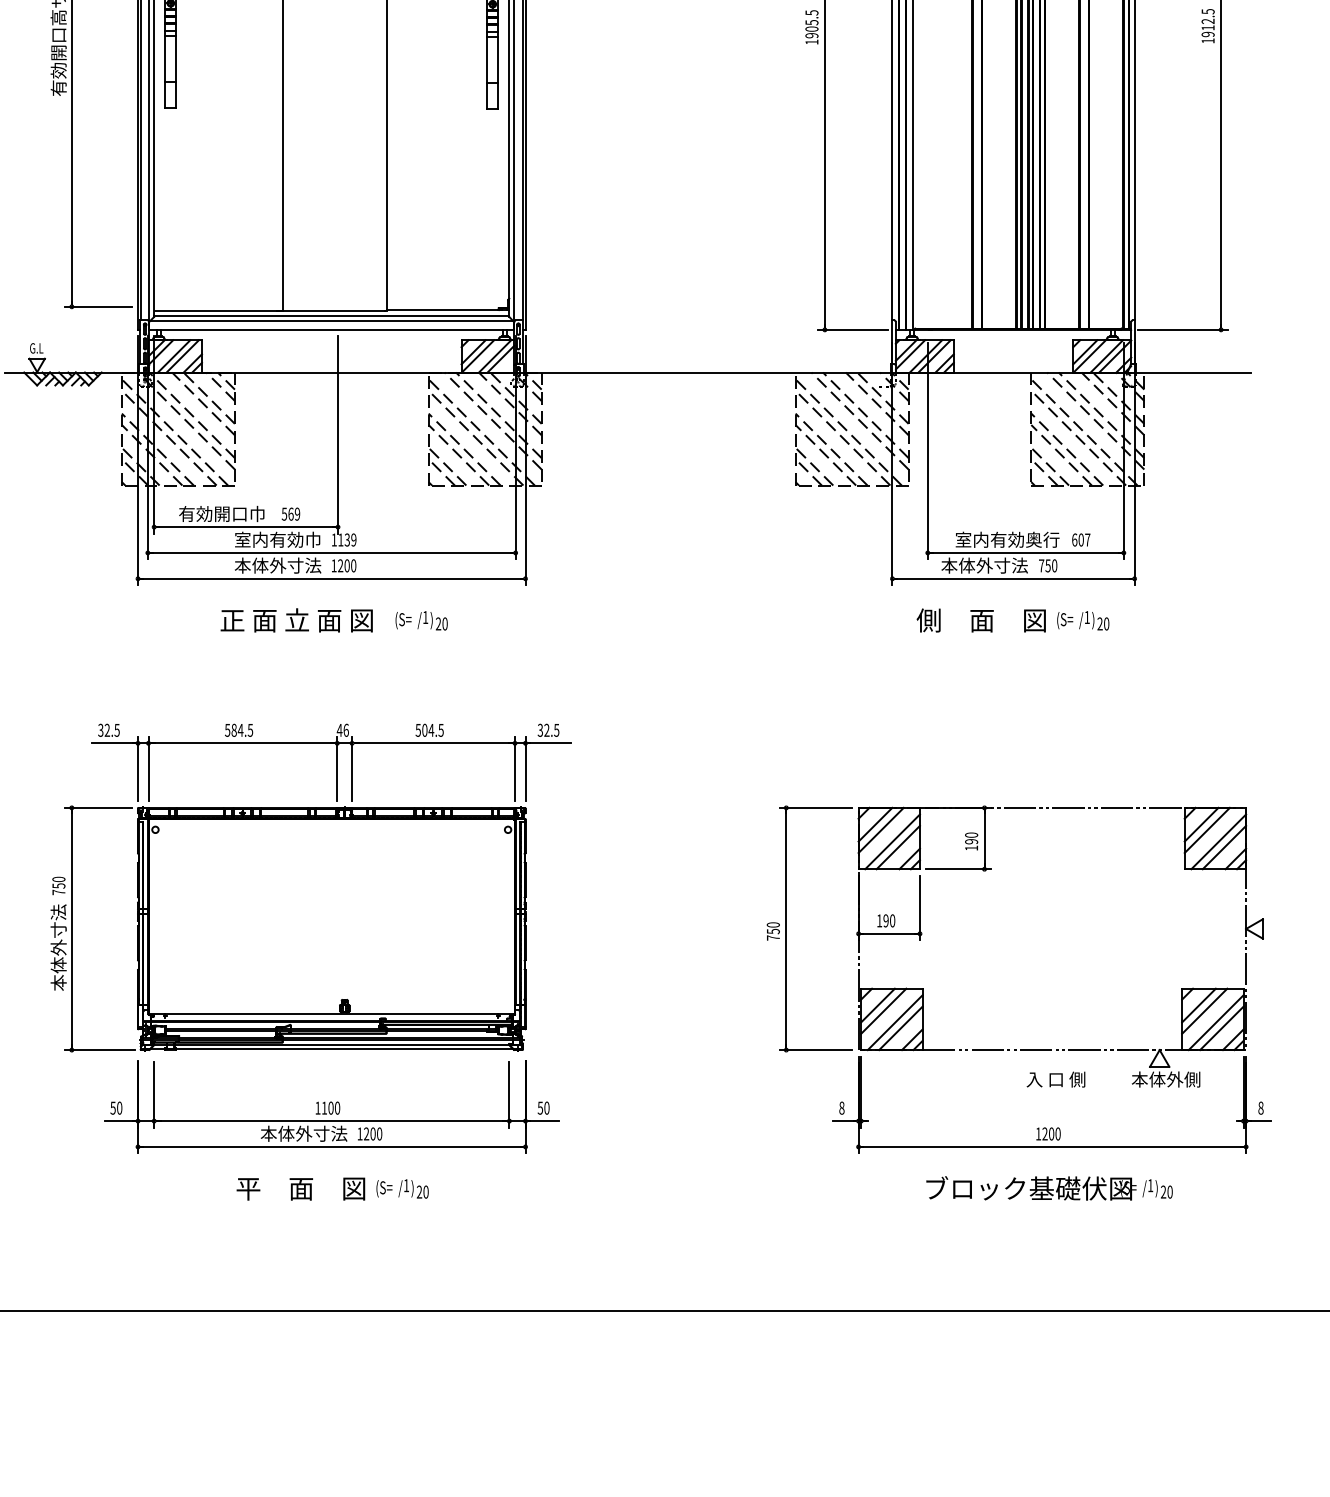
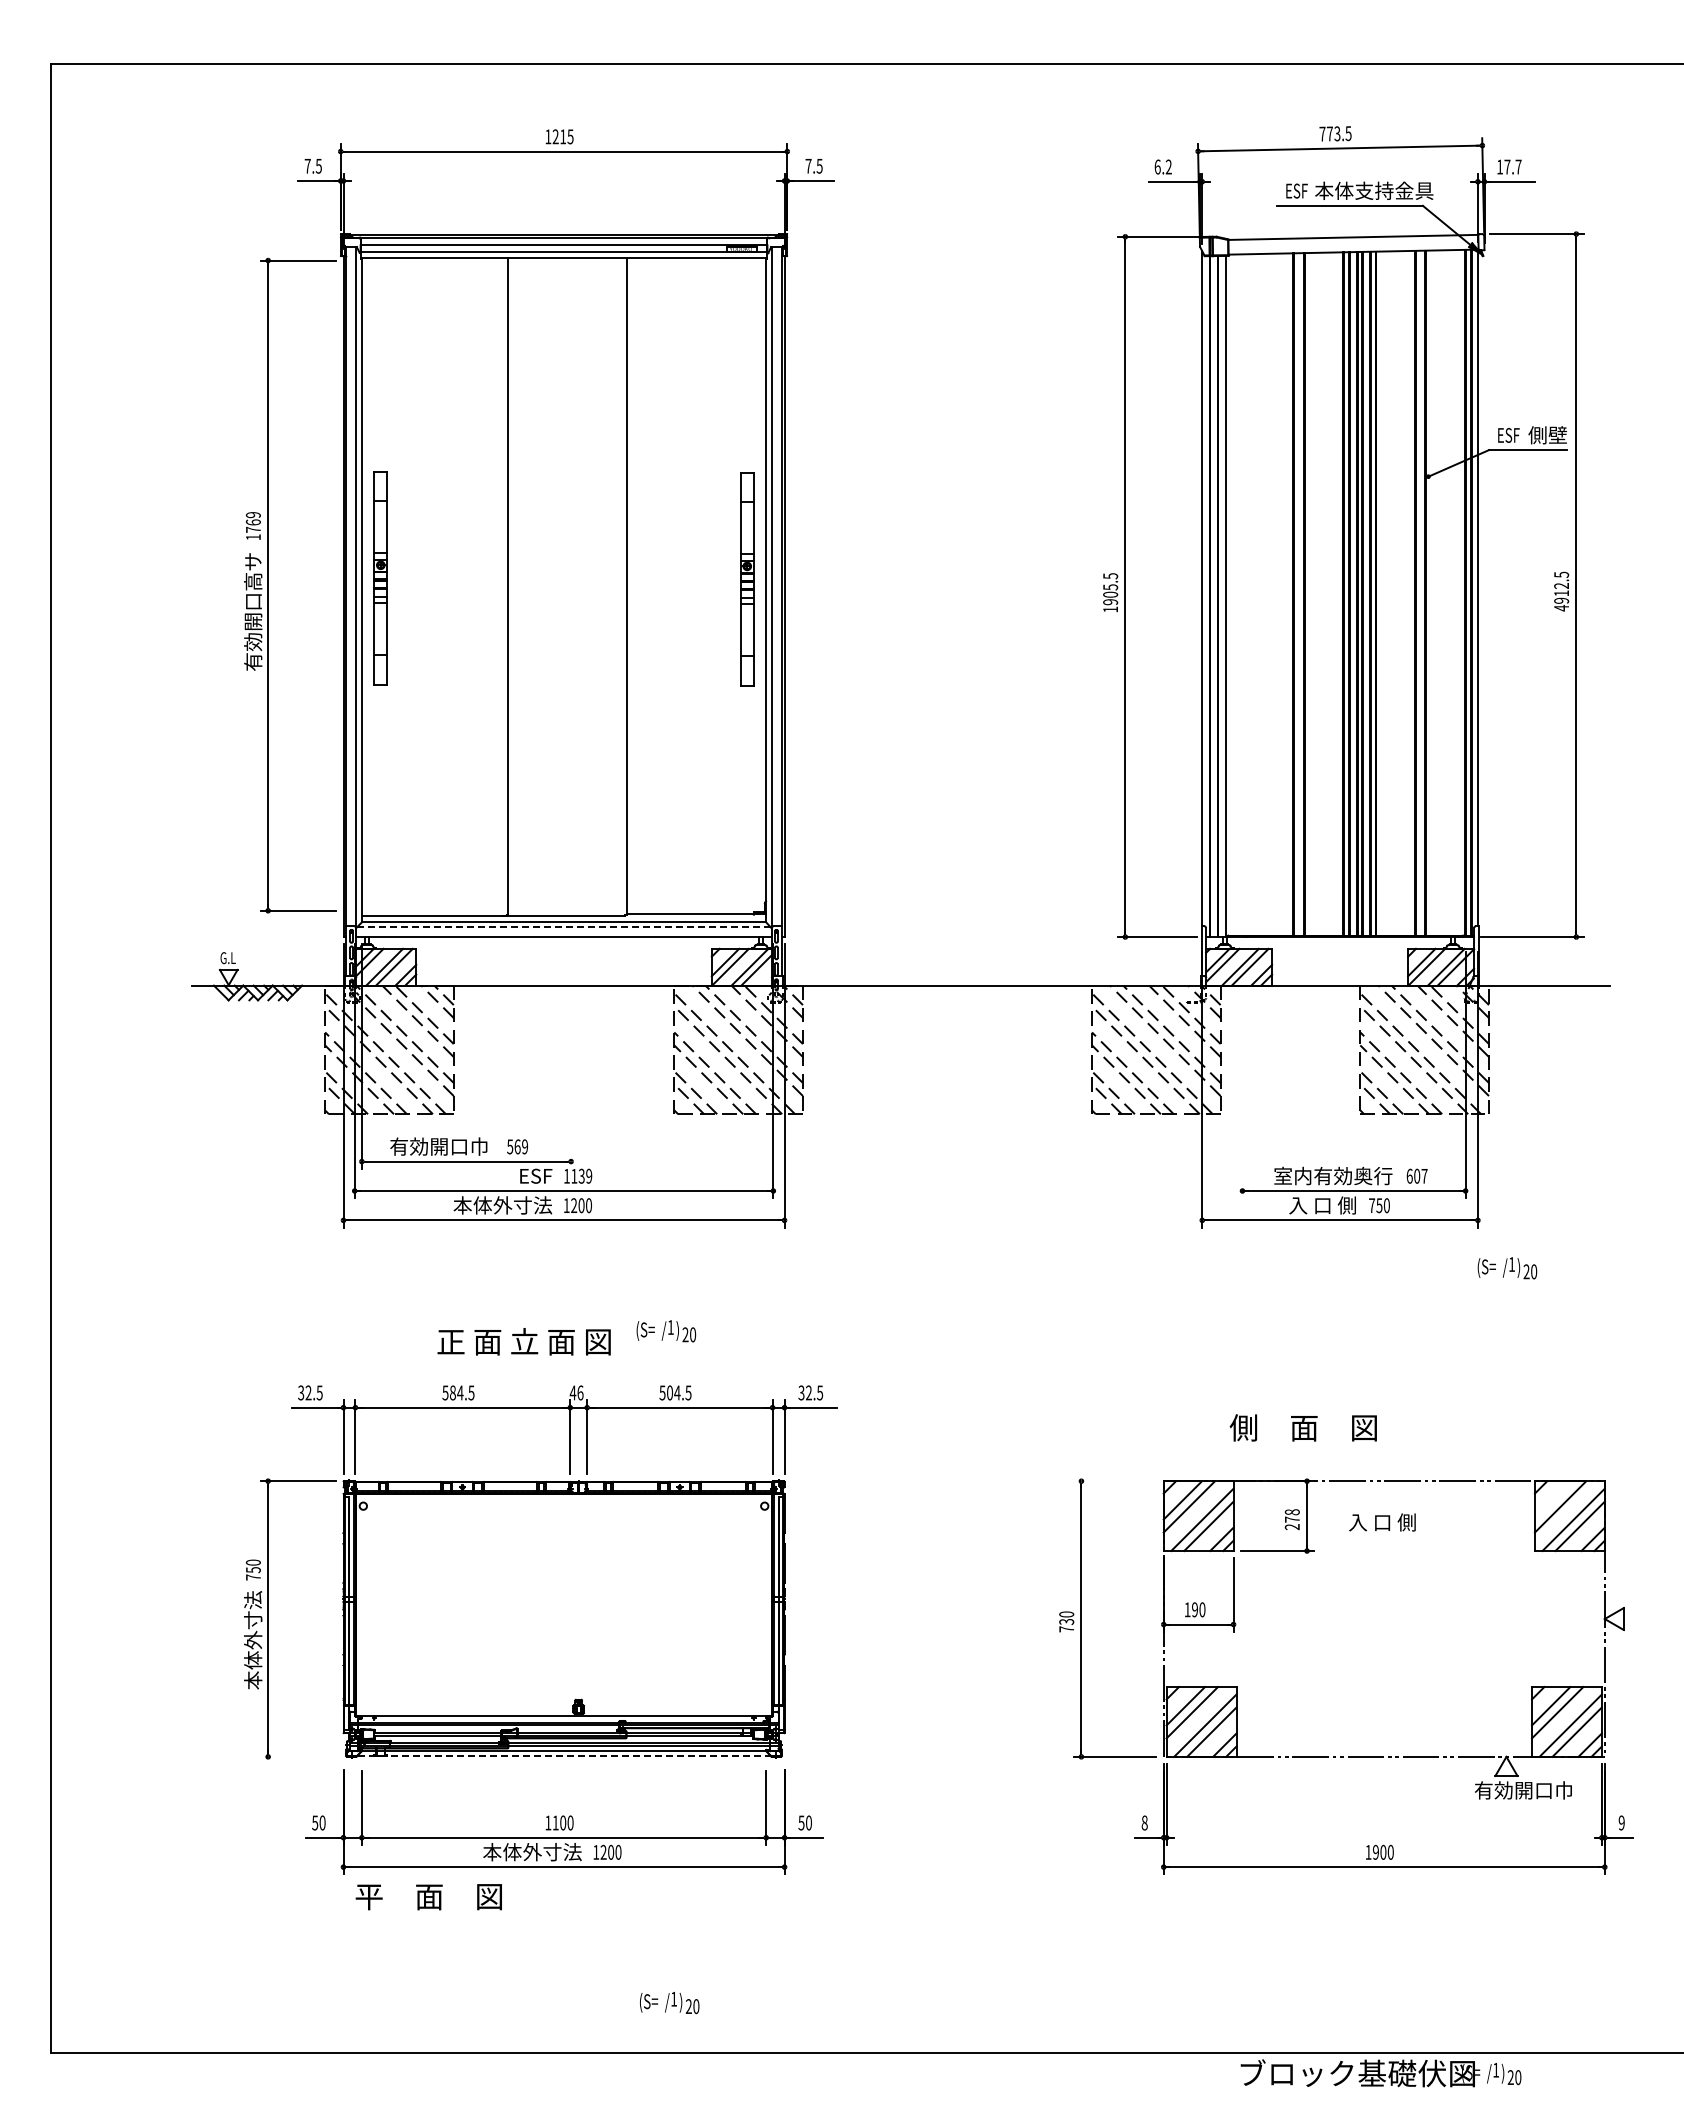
text: (1208, 41) -> (1561, 608), 1912.5 -> 4912.5
line: (331, 321) -> (563, 927), solid -> dashed
line: (338, 434) -> (571, 1056), removed
line: (927, 450) -> (1242, 1074), removed
text: (278, 539) -> (503, 1175), 室内有効巾 -> ESF
text: (984, 565) -> (1307, 1205), 本体外寸法 -> 入 口 側
text: (296, 620) -> (523, 1341), moved
text: (980, 620) -> (1302, 1427), moved
text: (421, 621) -> (666, 1331), moved
text: (1083, 621) -> (1507, 1268), moved
line: (816, 808) -> (1115, 1481), removed
line: (1201, 824) -> (1553, 1500), removed
text: (970, 841) -> (1291, 1519), 190 -> 278
text: (773, 931) -> (1066, 1621), 750 -> 730
line: (100, 1049) -> (300, 1756), removed
line: (332, 1049) -> (564, 1756), solid -> dashed
text: (1056, 1079) -> (1382, 1522), moved
text: (1173, 1079) -> (1522, 1790), 本体外側 -> 有効開口巾
text: (1260, 1107) -> (1621, 1822), 8 -> 9
text: (1044, 1134) -> (1375, 1852), 1200 -> 1900
text: (1049, 1188) -> (1380, 2073), moved
text: (300, 1189) -> (428, 1897), moved
text: (402, 1189) -> (669, 2003), moved

